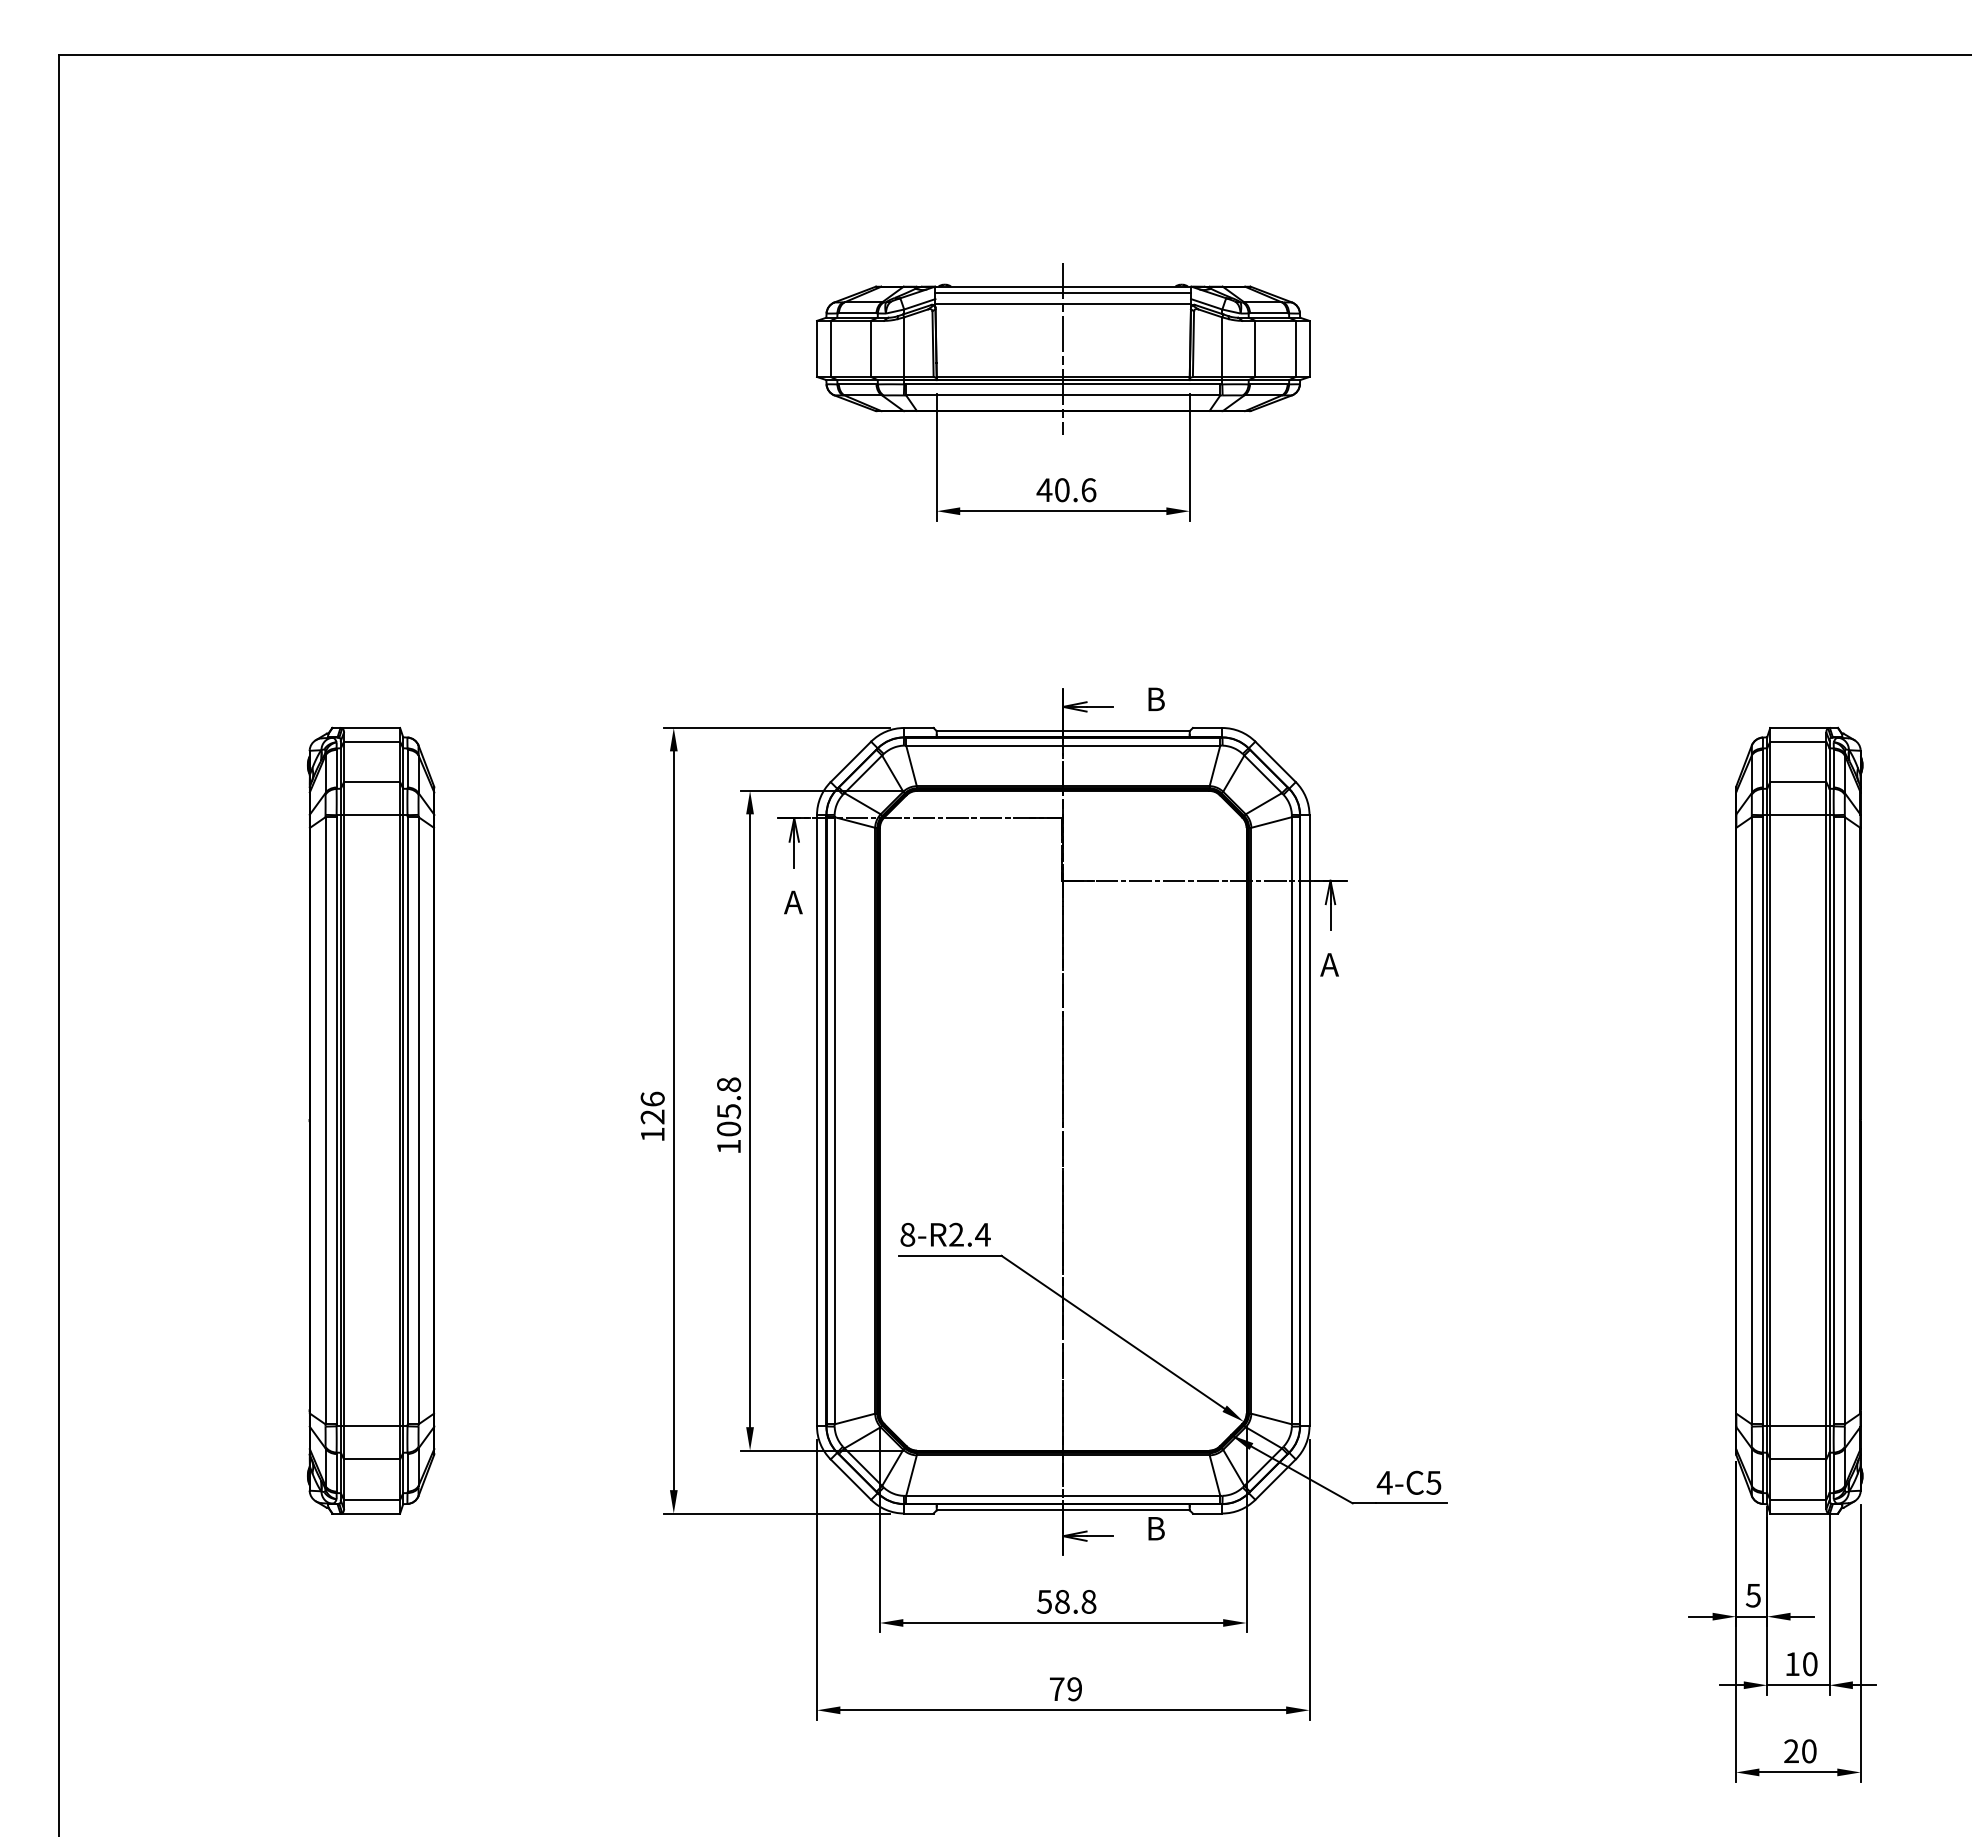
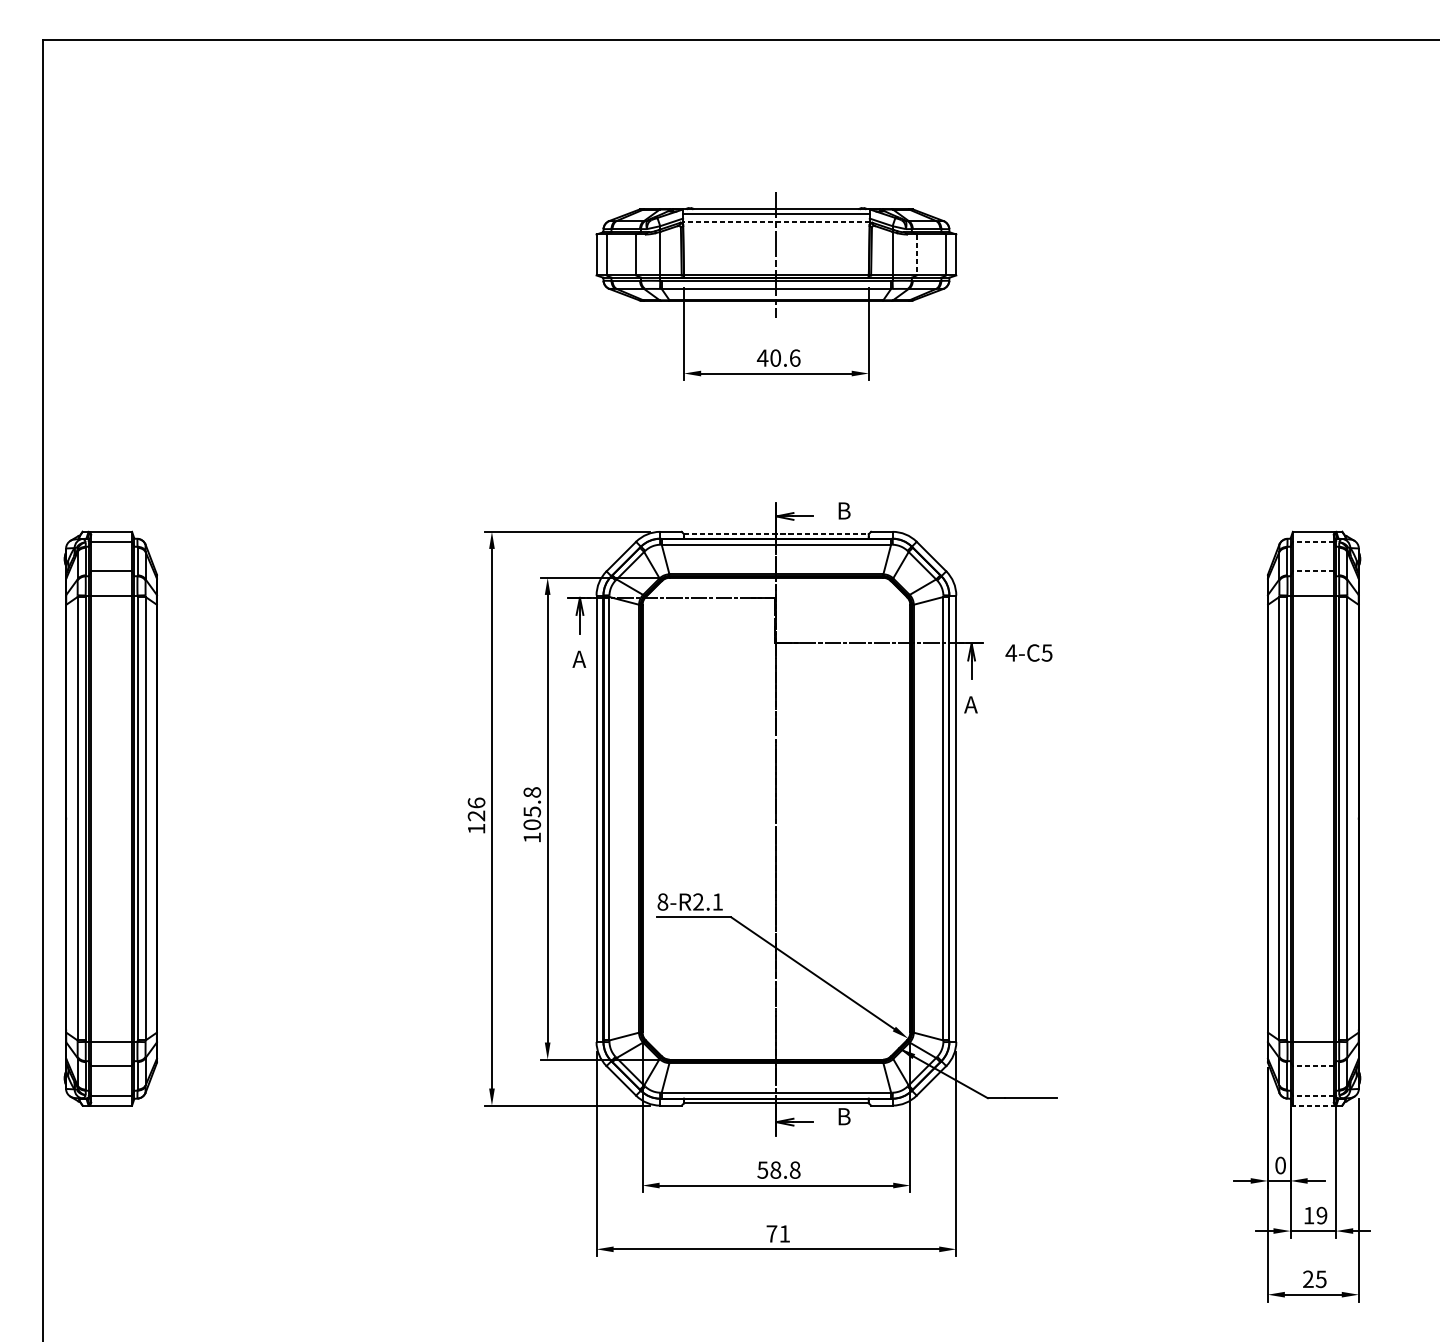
line: (1063, 303) -> (776, 221), solid -> dashed
line: (1255, 349) -> (916, 255), solid -> dashed
line: (1063, 731) -> (776, 534), solid -> dashed
line: (1797, 741) -> (1312, 541), solid -> dashed
line: (1797, 782) -> (1312, 571), solid -> dashed
part: (371, 1120) -> (111, 818), moved
text: (982, 1234) -> (717, 901), 8-R2.4 -> 8-R2.1
line: (1797, 1459) -> (1312, 1066), solid -> dashed
text: (1408, 1482) -> (1028, 652), moved
line: (1797, 1499) -> (1312, 1095), solid -> dashed
line: (1800, 1513) -> (1314, 1105), solid -> dashed
text: (1752, 1595) -> (1279, 1165), 5 -> 0
text: (1809, 1664) -> (1321, 1215), 10 -> 19
text: (1074, 1689) -> (784, 1234), 79 -> 71
text: (1808, 1751) -> (1320, 1279), 20 -> 25

